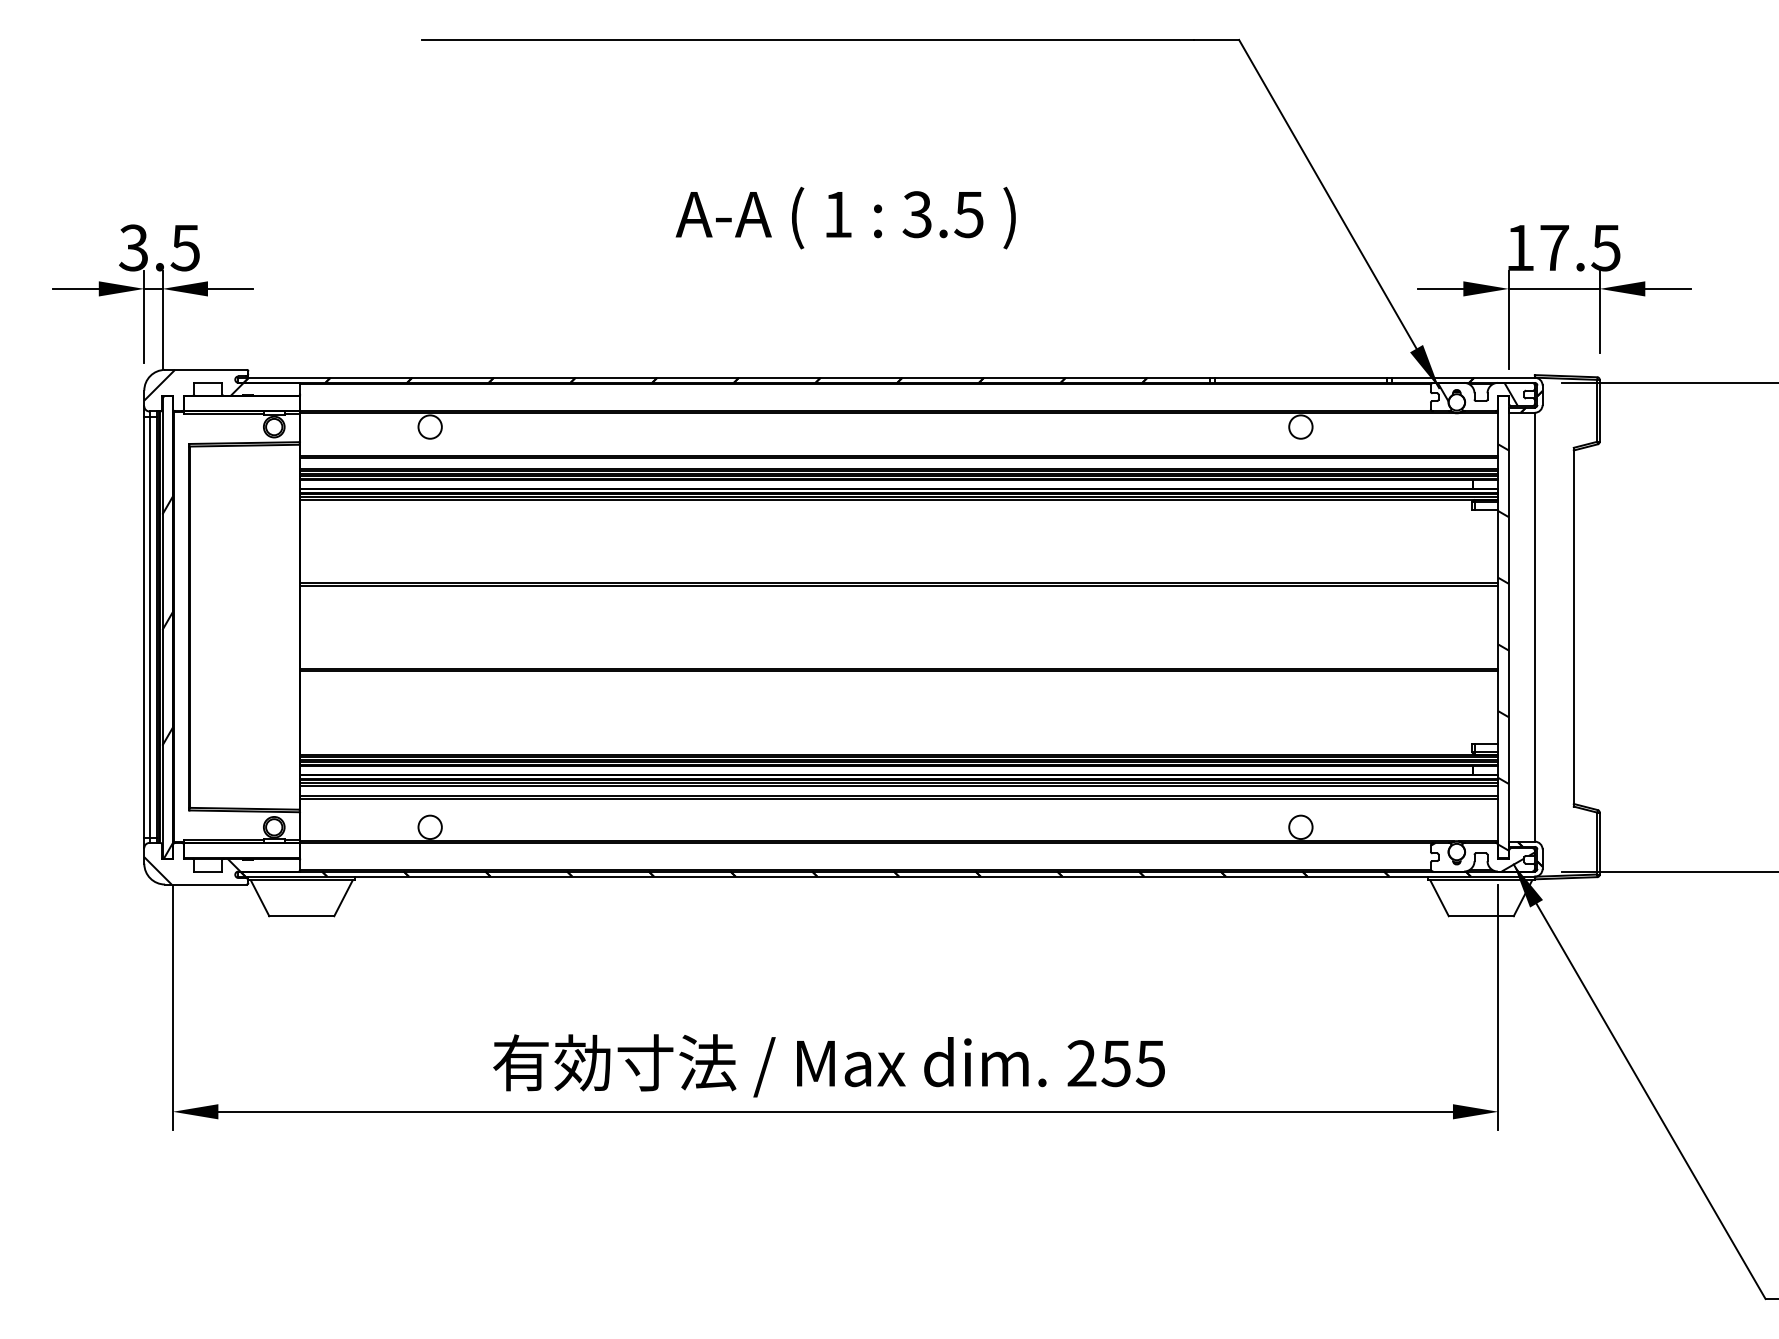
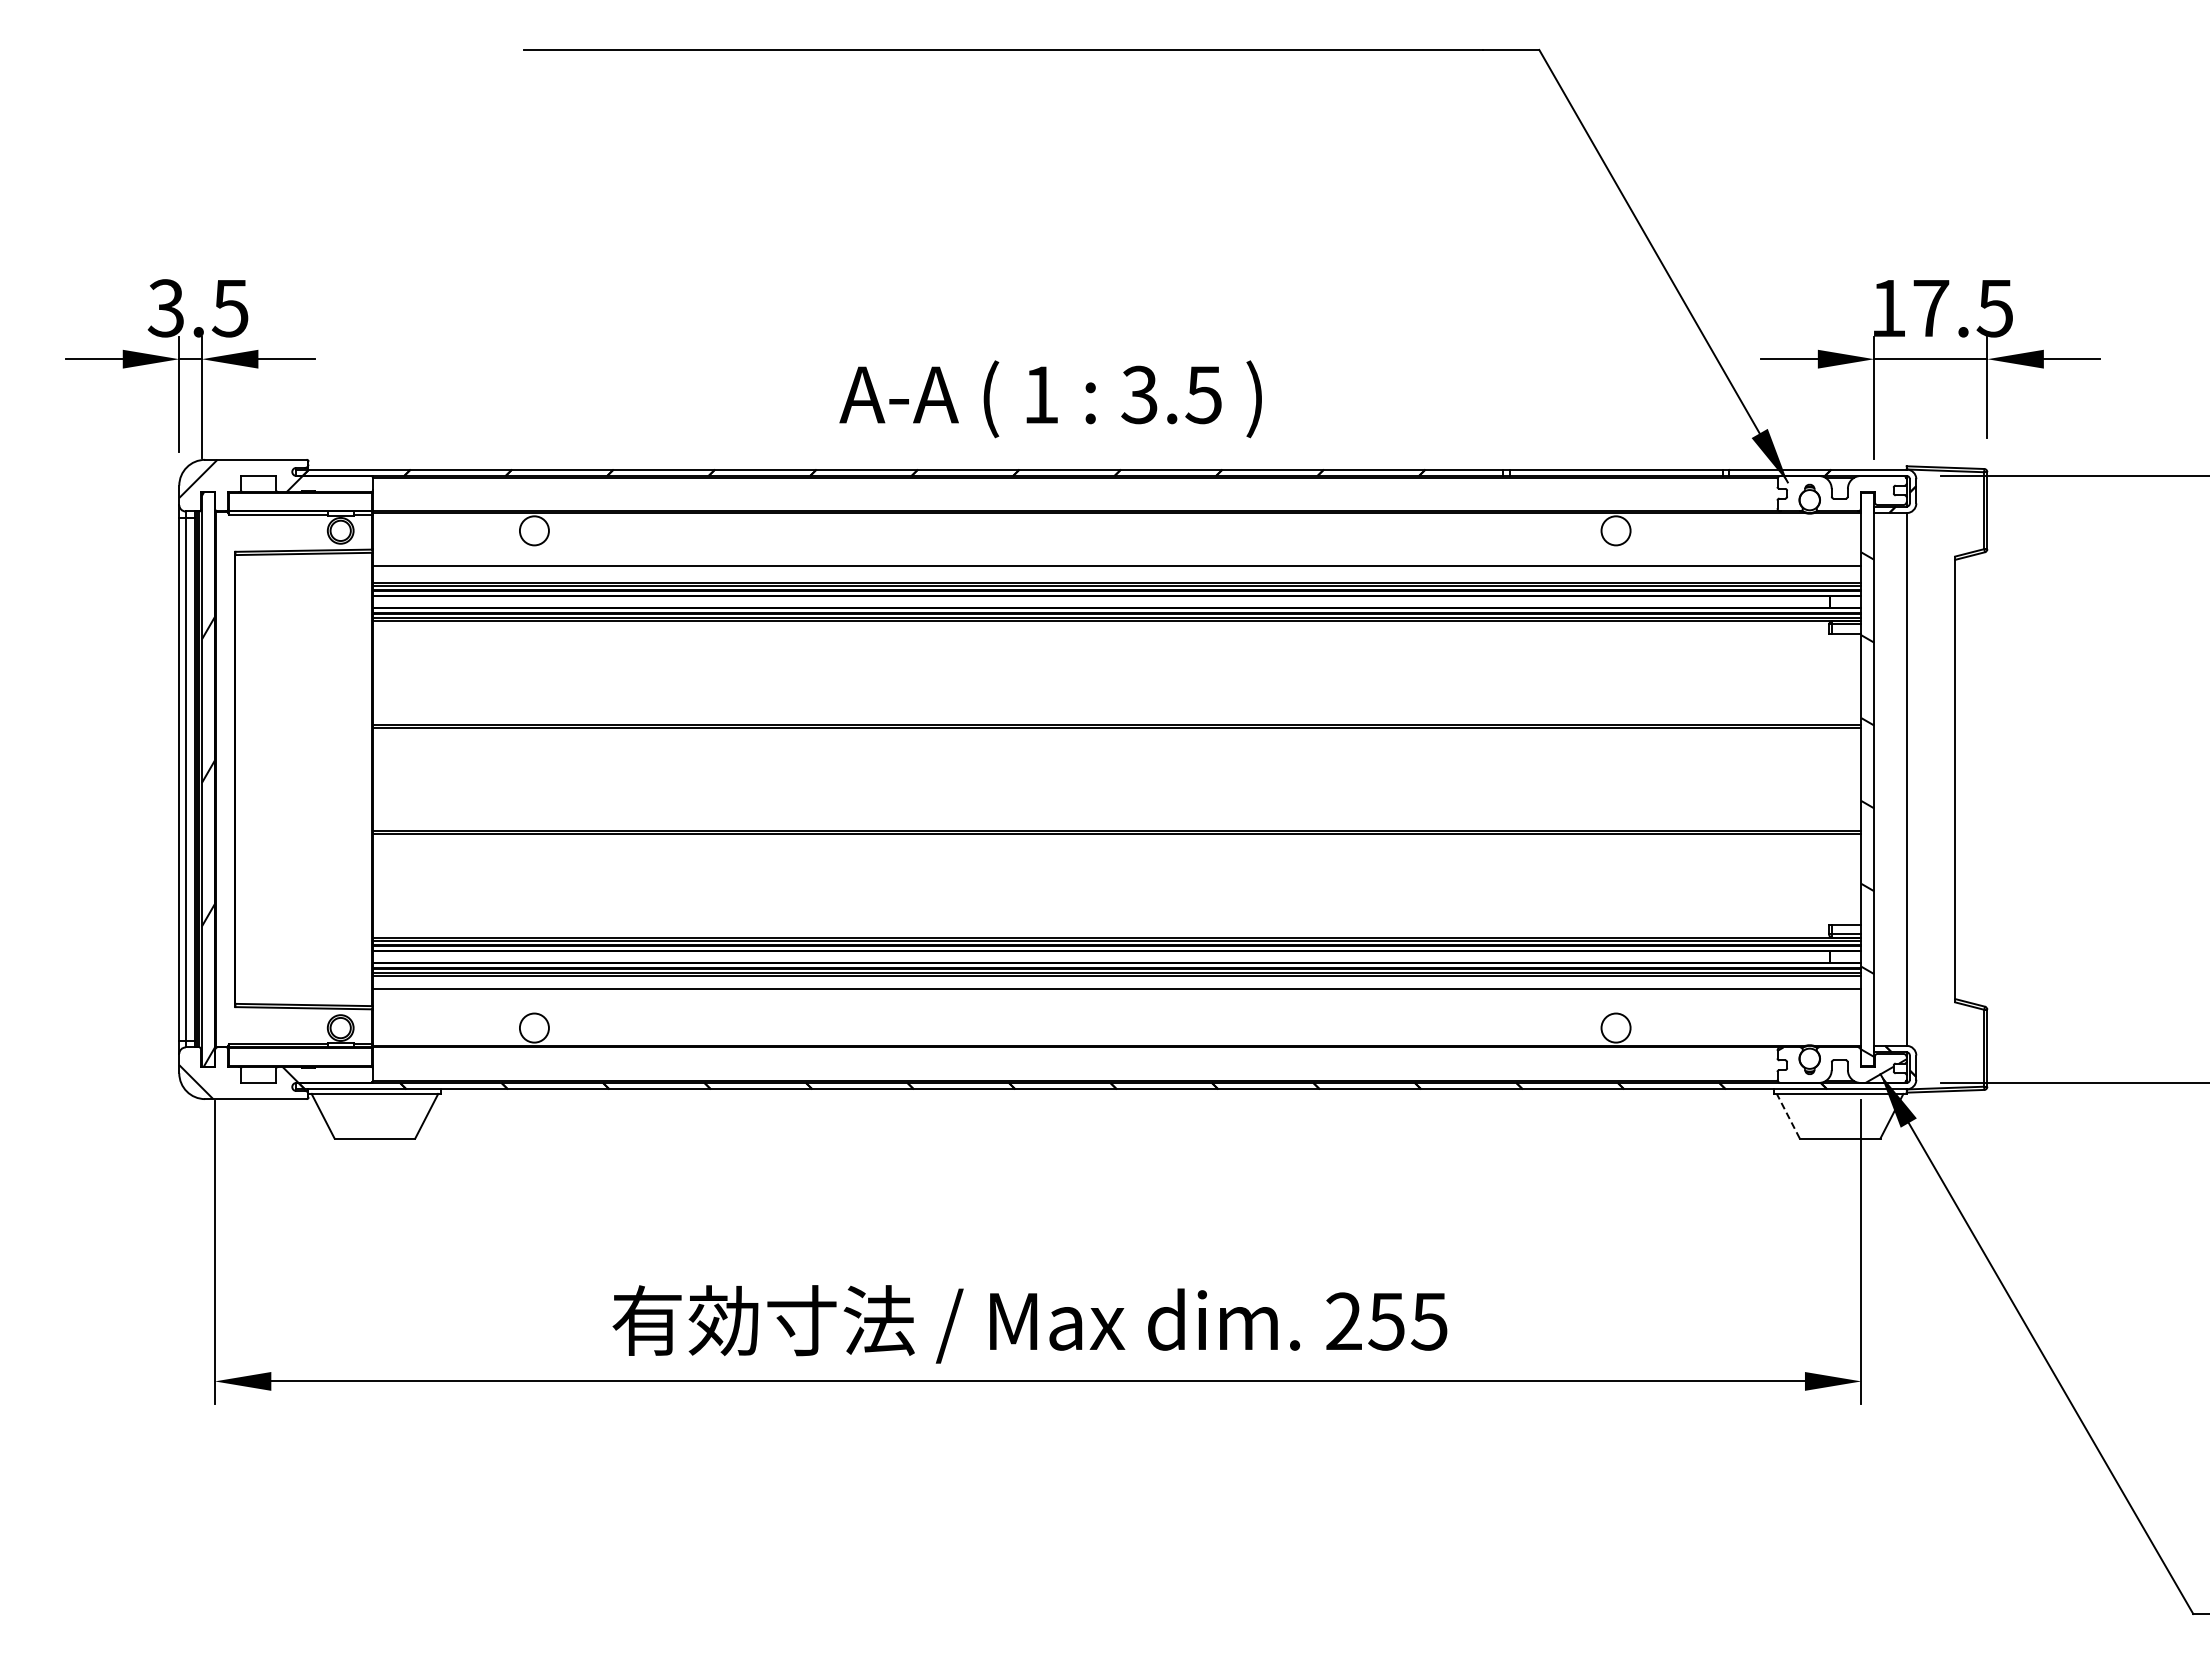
text: (845, 218) -> (1050, 399), moved
hatch: (1477, 394) -> (1835, 490), removed
line: (899, 458) -> (1117, 569), removed
line: (899, 798) -> (1117, 992), removed
line: (1439, 897) -> (1788, 1115), solid -> dashed

